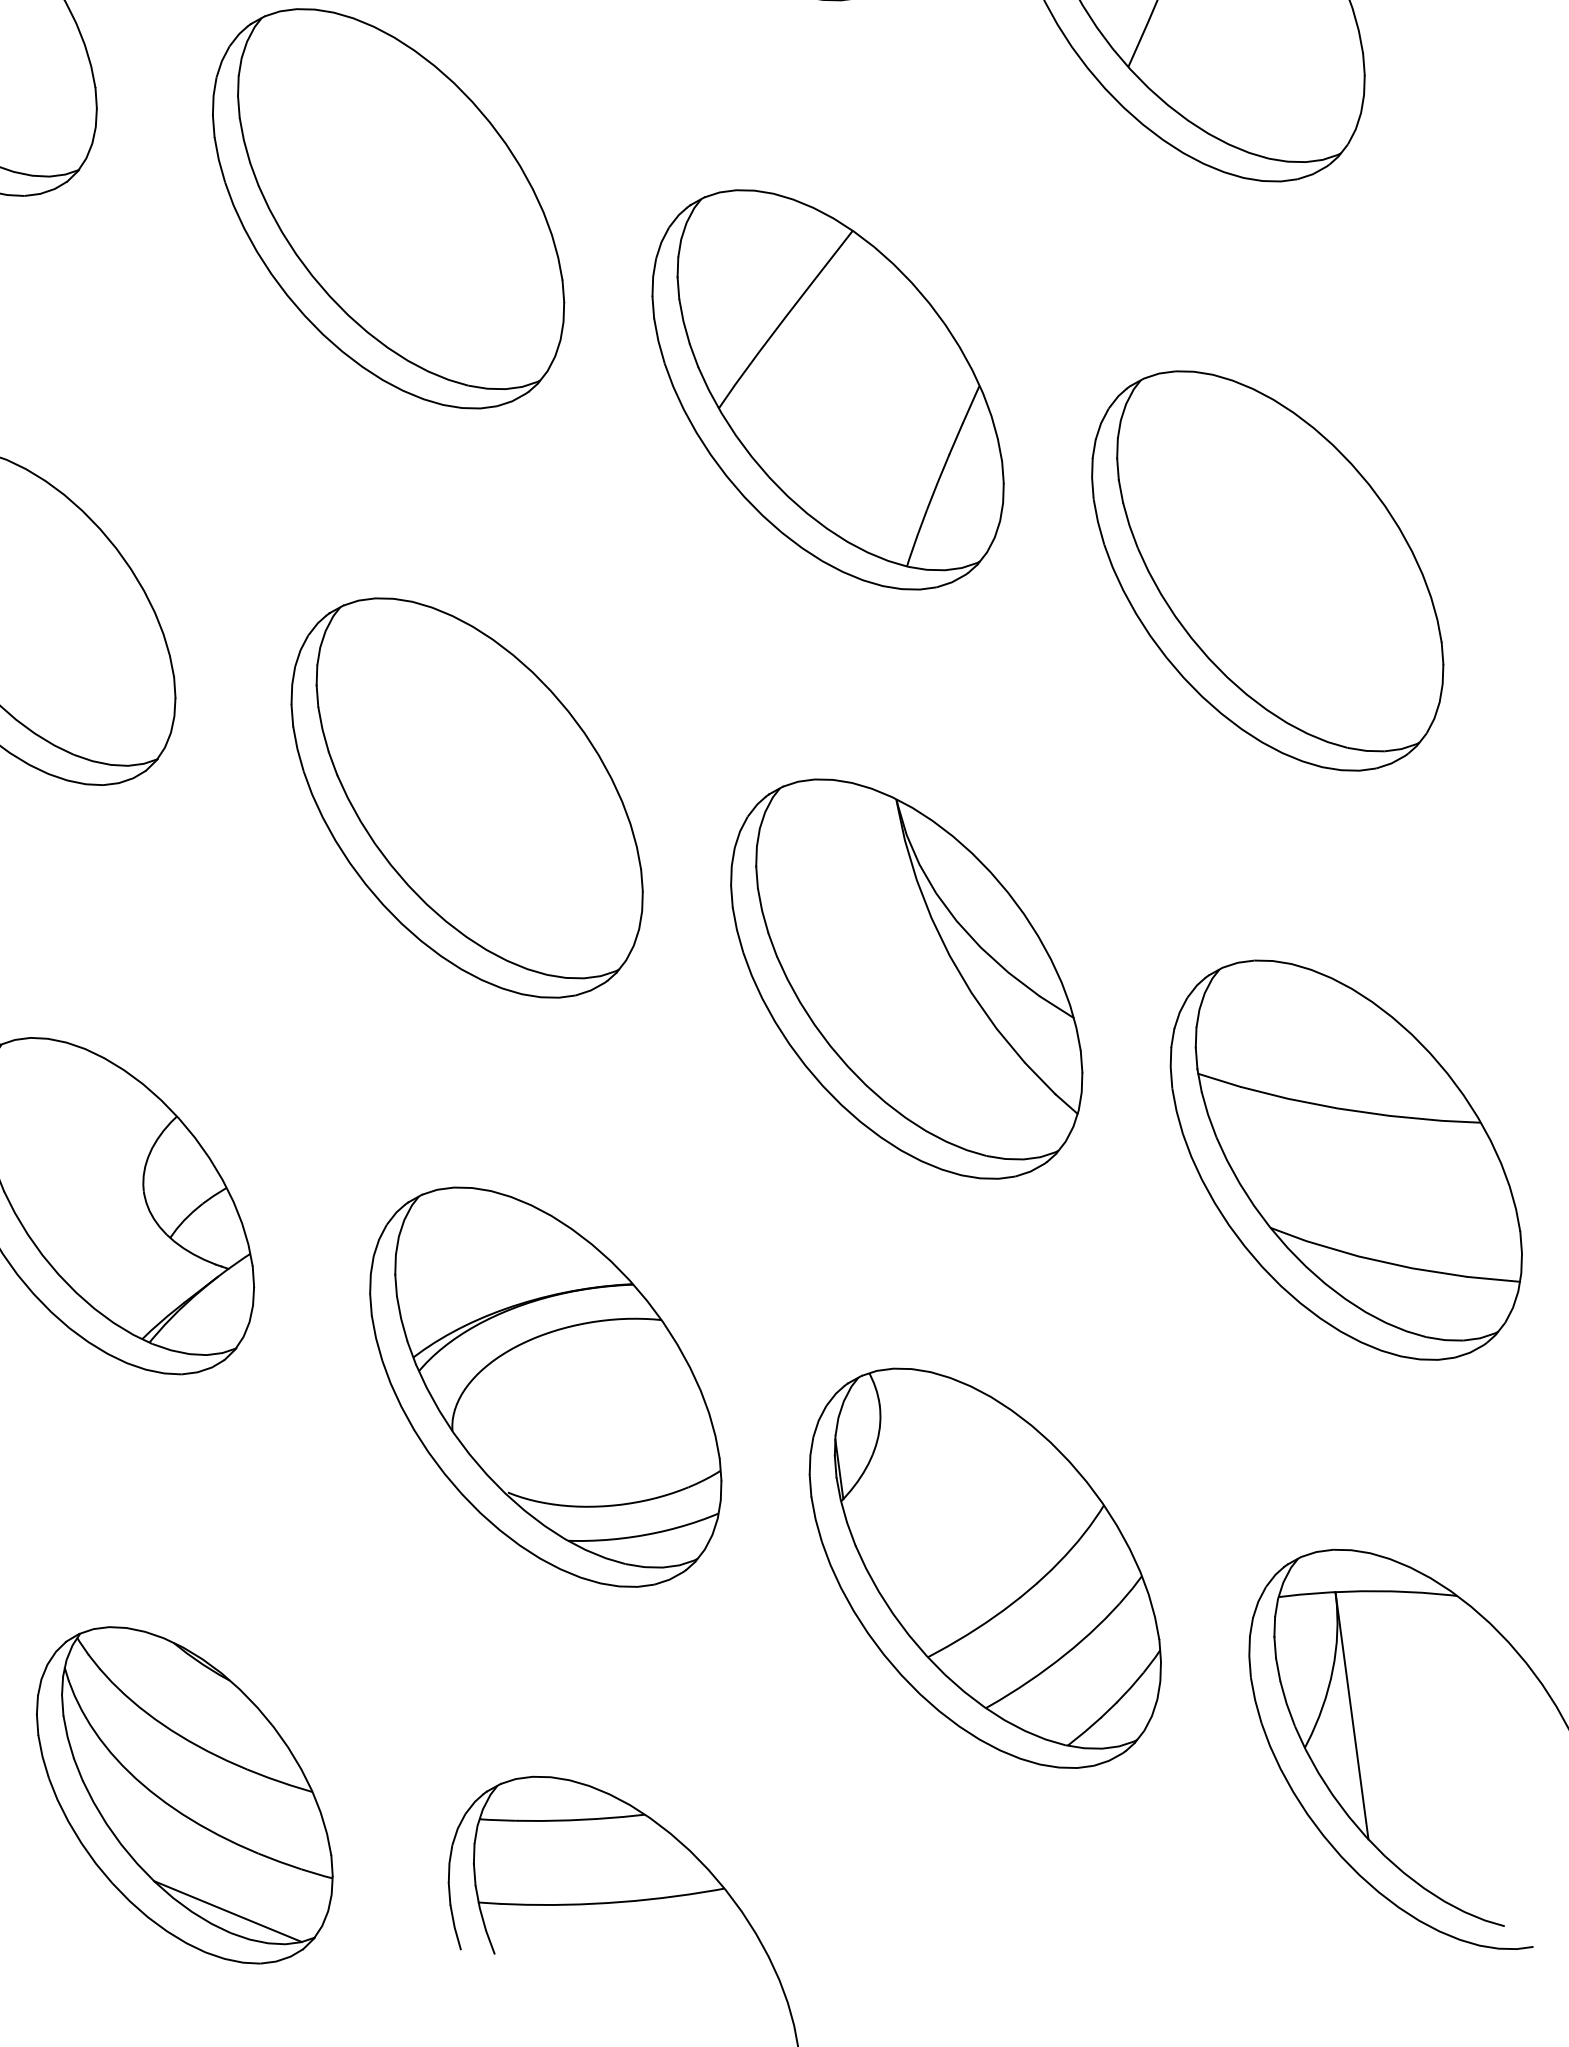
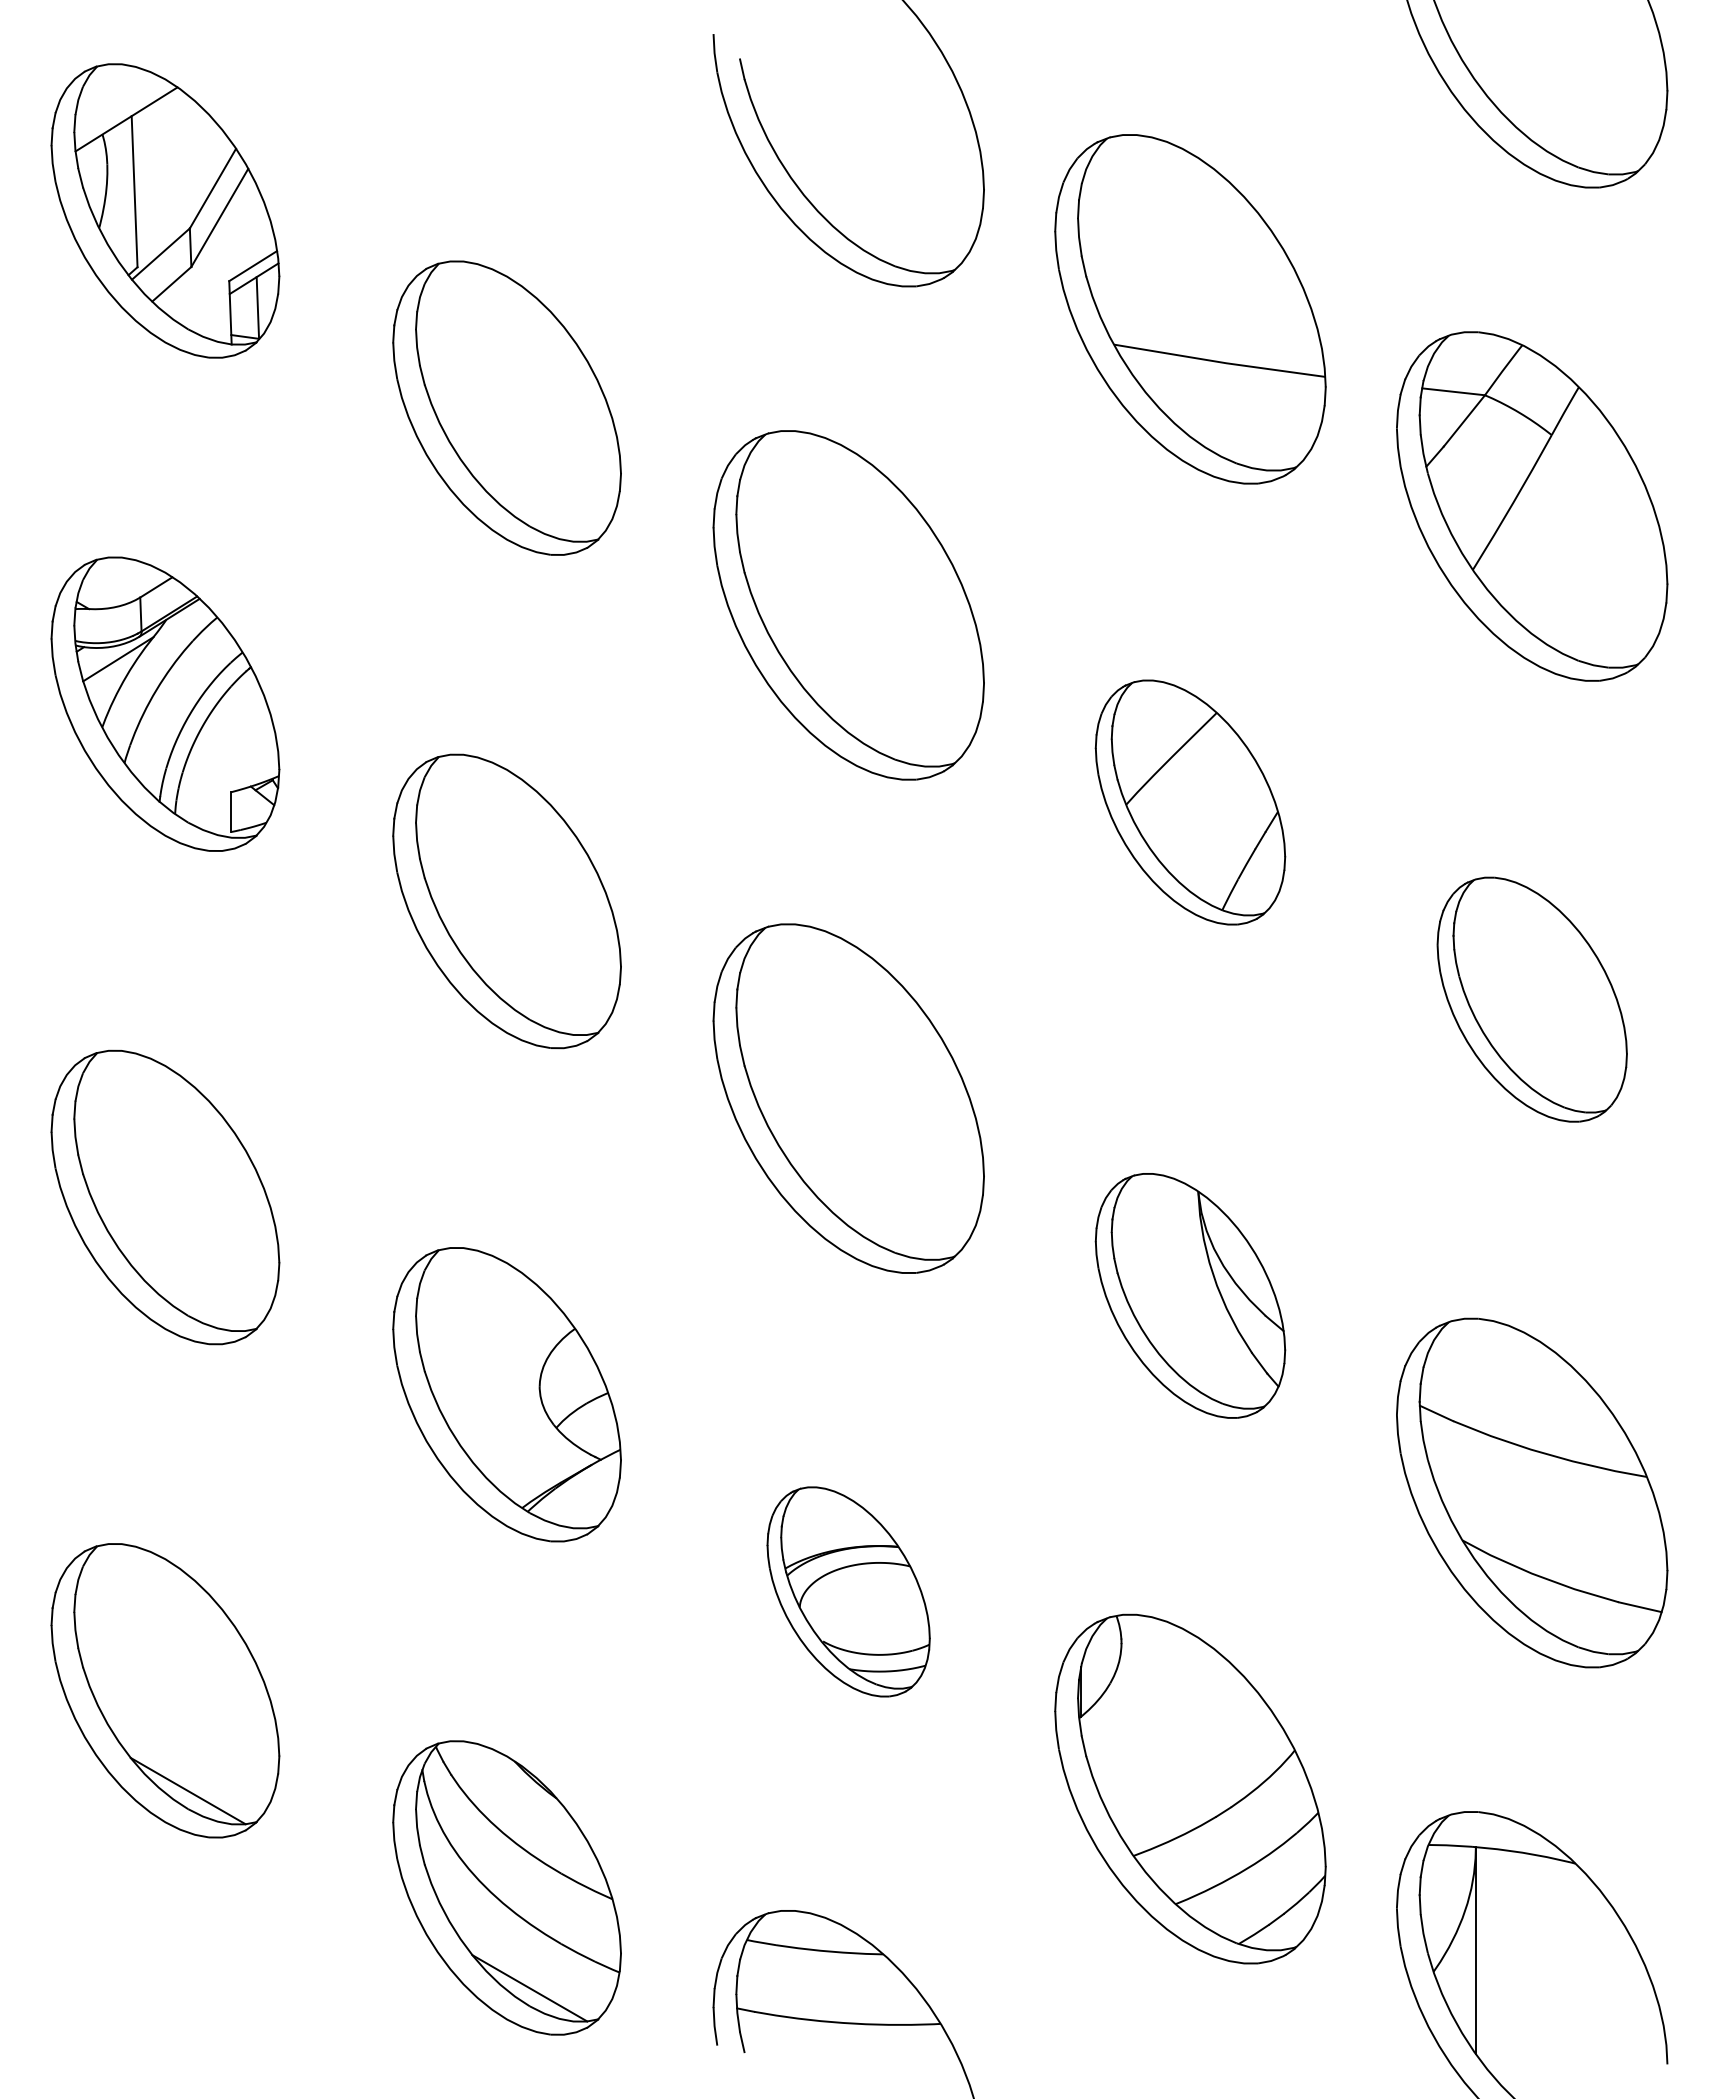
part: (828, 389) -> (1190, 802), size x0.7
part: (1268, 570) -> (1532, 999), size x0.7
part: (906, 978) -> (1190, 1295), size x0.7
part: (545, 1386) -> (848, 1591), size x0.6

